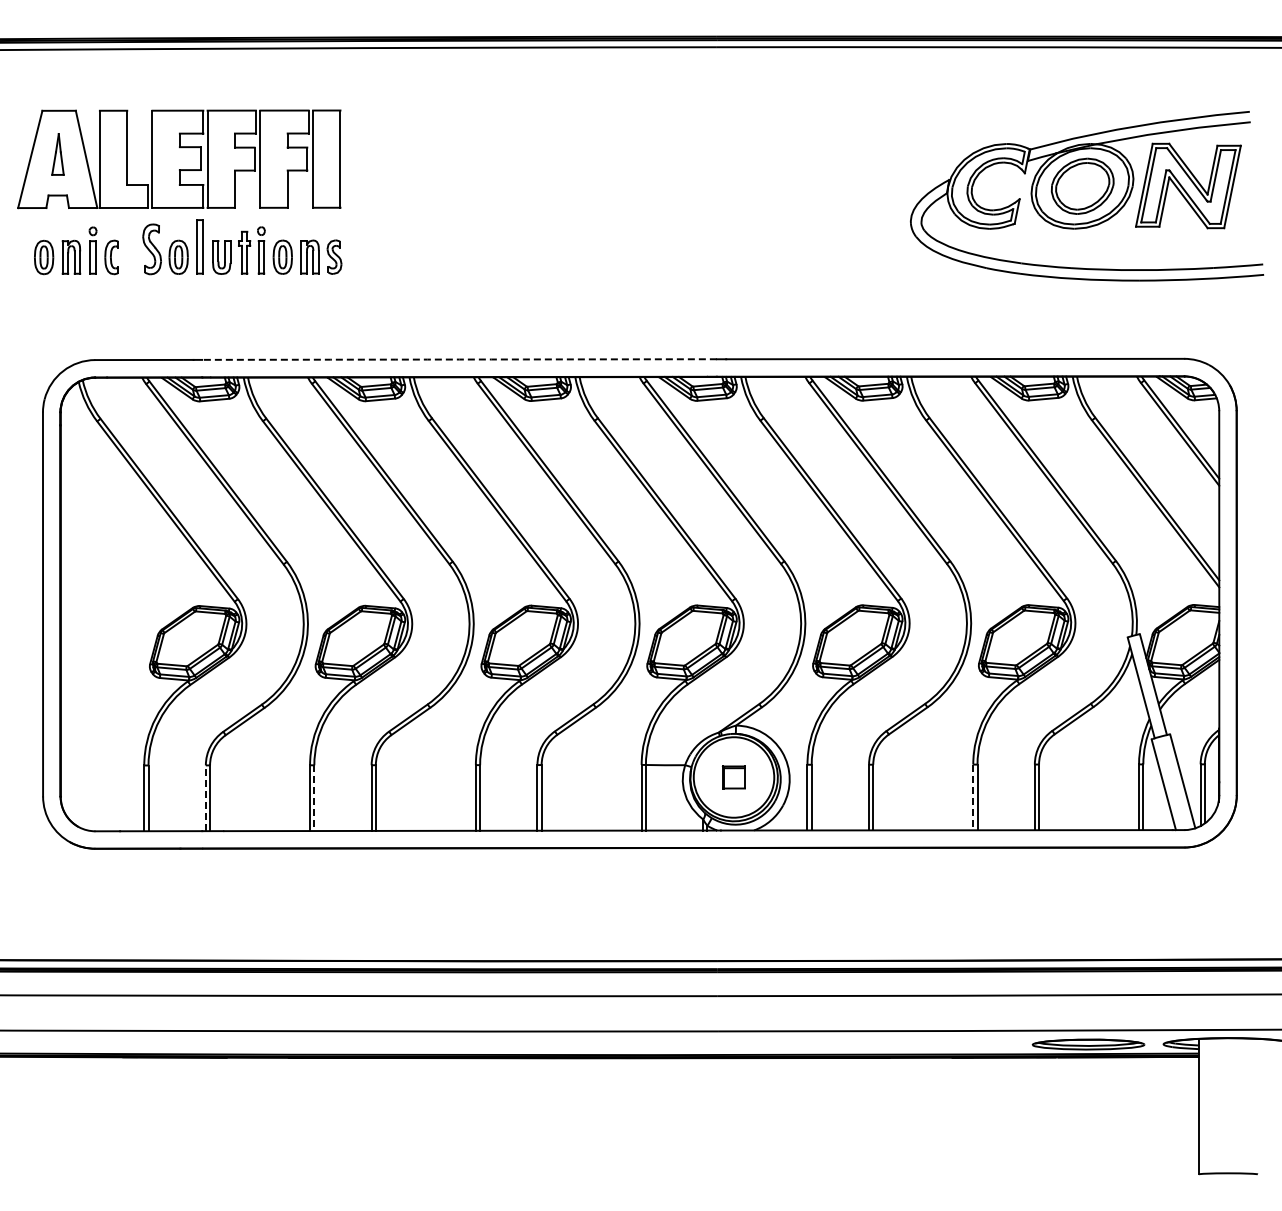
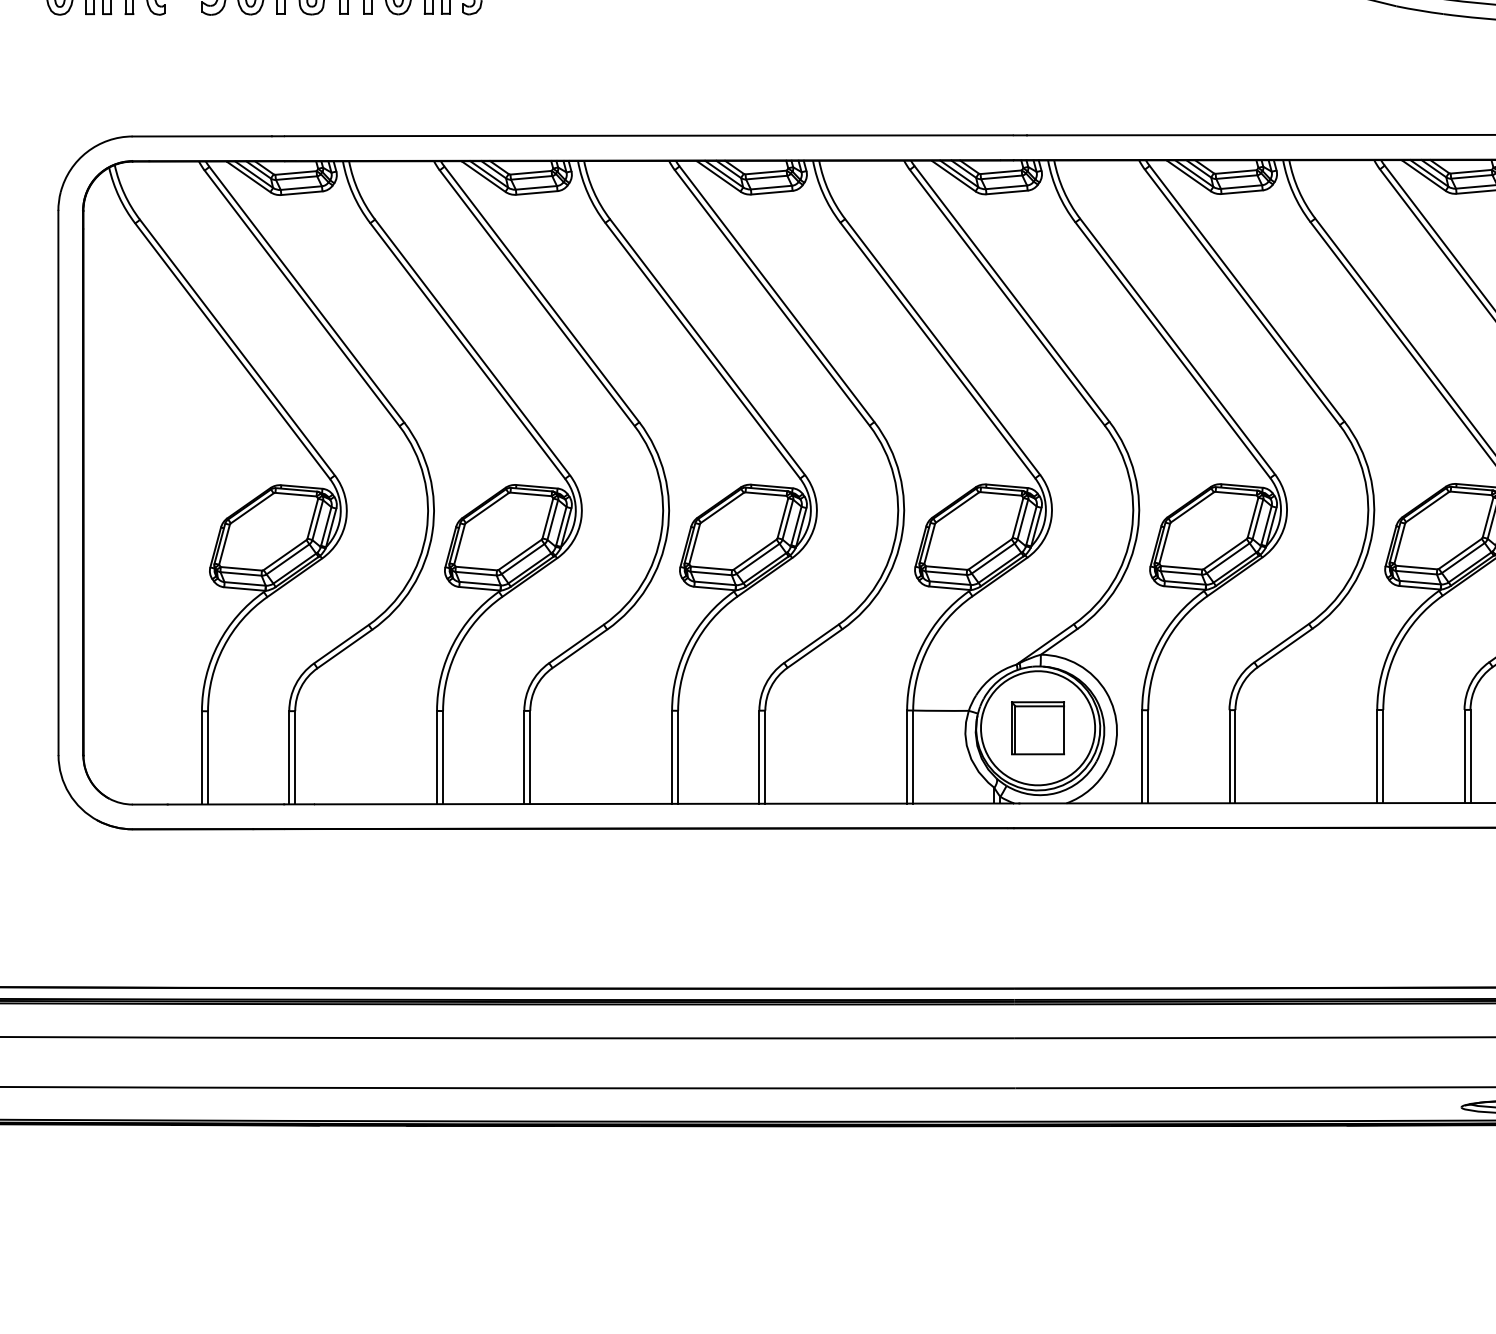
arc: (459, 359) -> (648, 135), dashed -> solid
part: (733, 777) -> (1037, 728), size x1.67
line: (973, 797) -> (1377, 756), dashed -> solid
line: (205, 798) -> (288, 758), dashed -> solid
line: (314, 798) -> (443, 758), dashed -> solid

